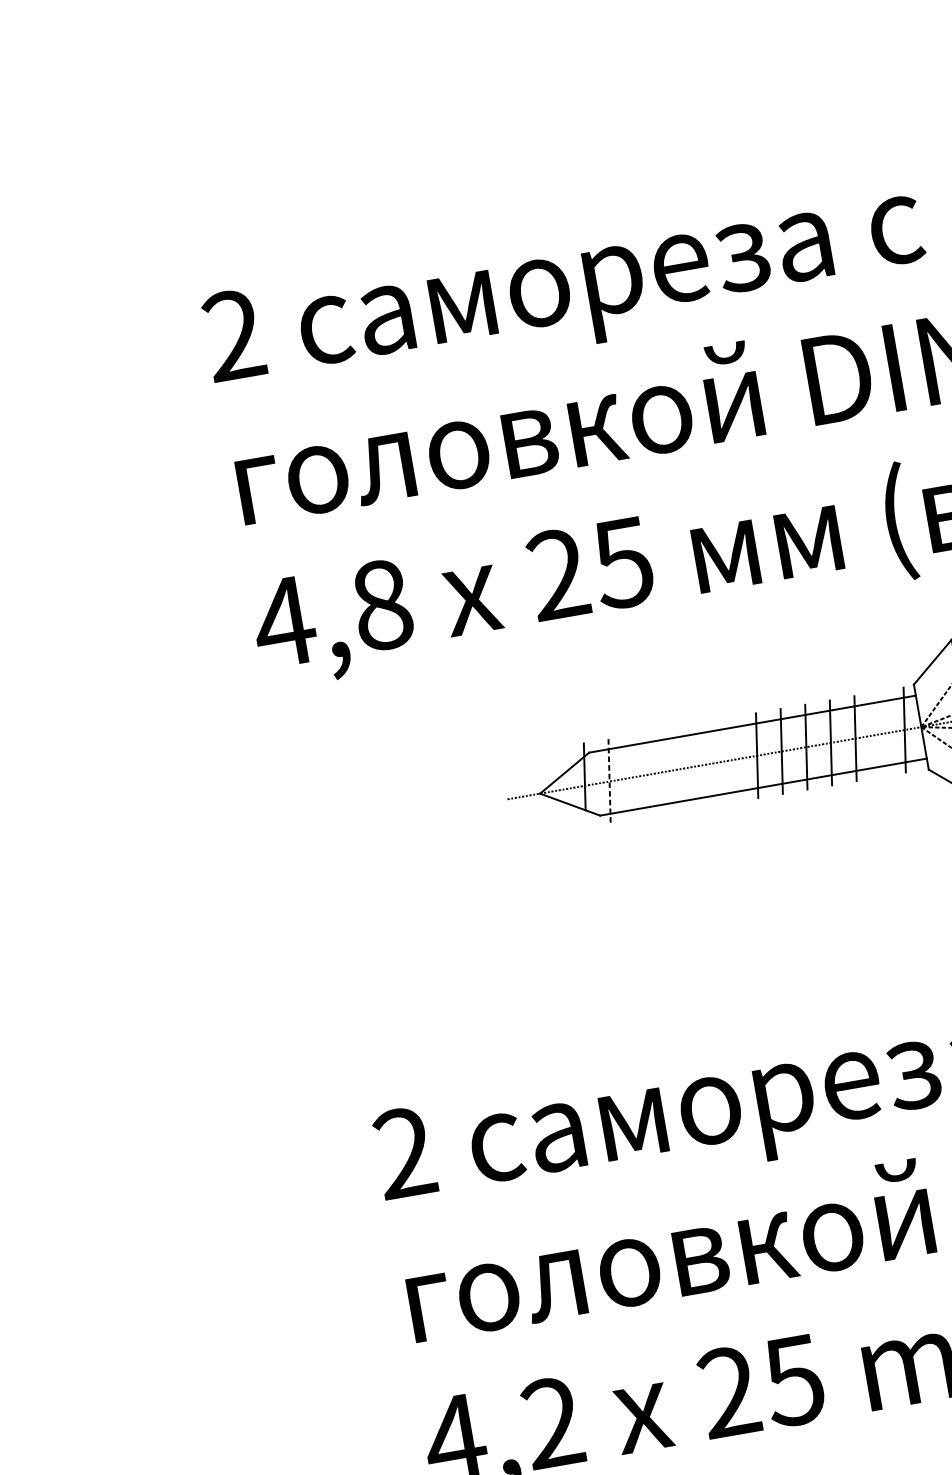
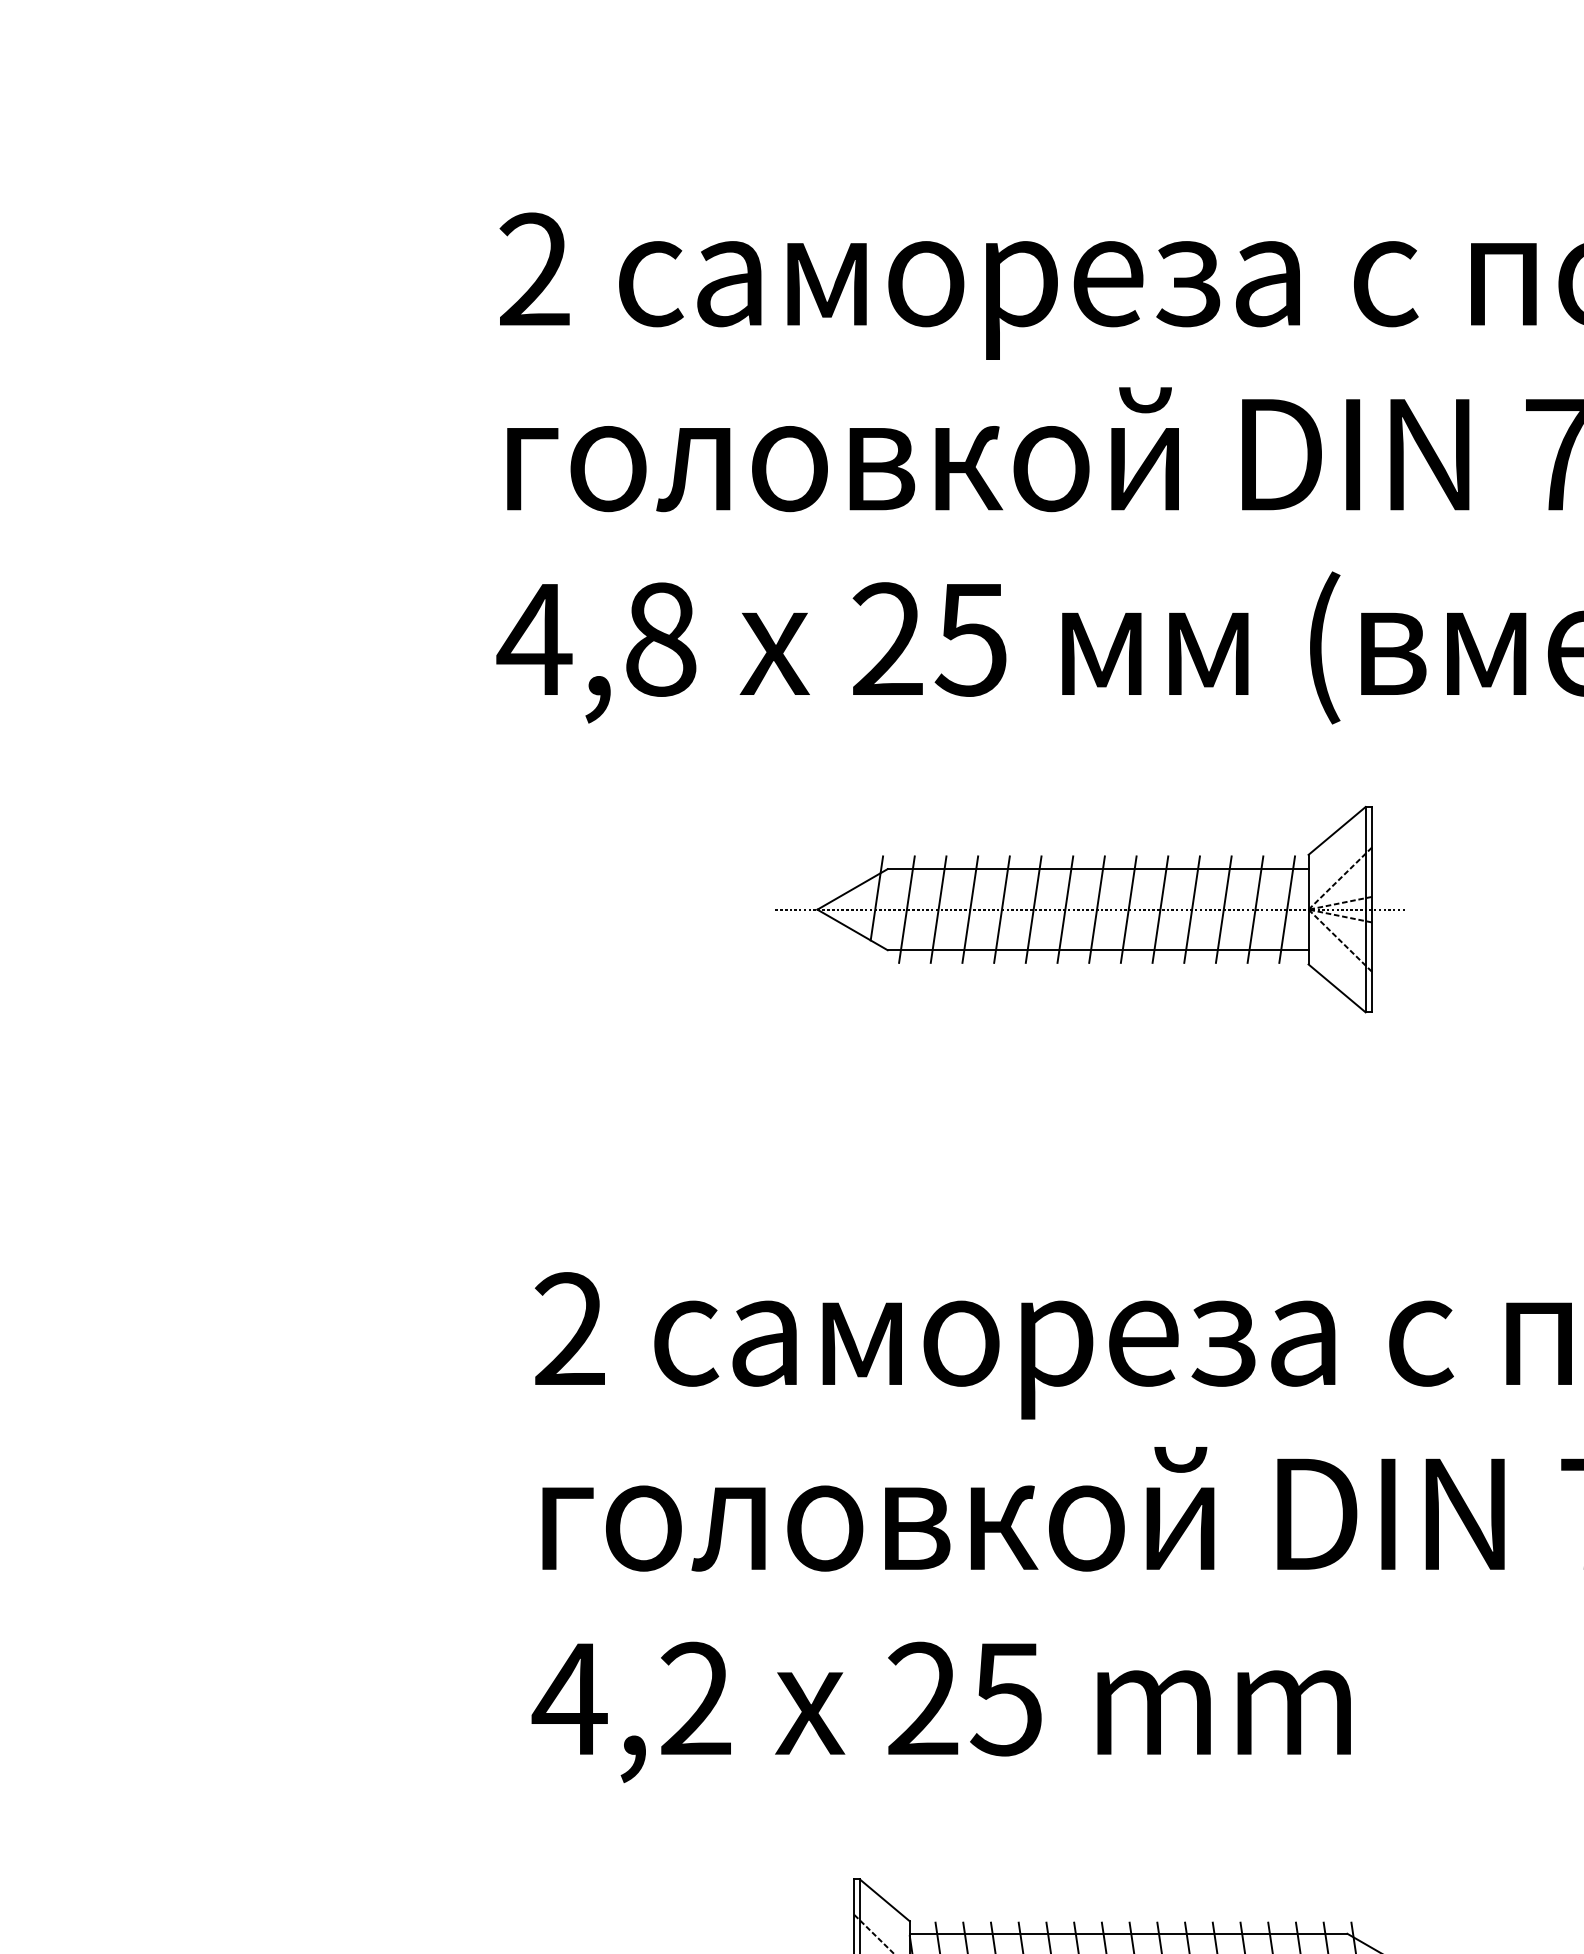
line: (880, 734) -> (1255, 909), added
line: (732, 759) -> (1065, 909), added
line: (707, 764) -> (1033, 909), added
line: (682, 768) -> (1001, 909), added
line: (658, 772) -> (970, 909), added
line: (634, 777) -> (938, 909), added
line: (609, 781) -> (906, 909), dashed -> solid

